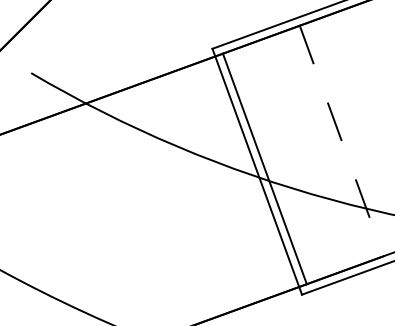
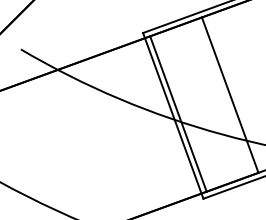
line: (342, 141) -> (230, 95), dashed -> solid

